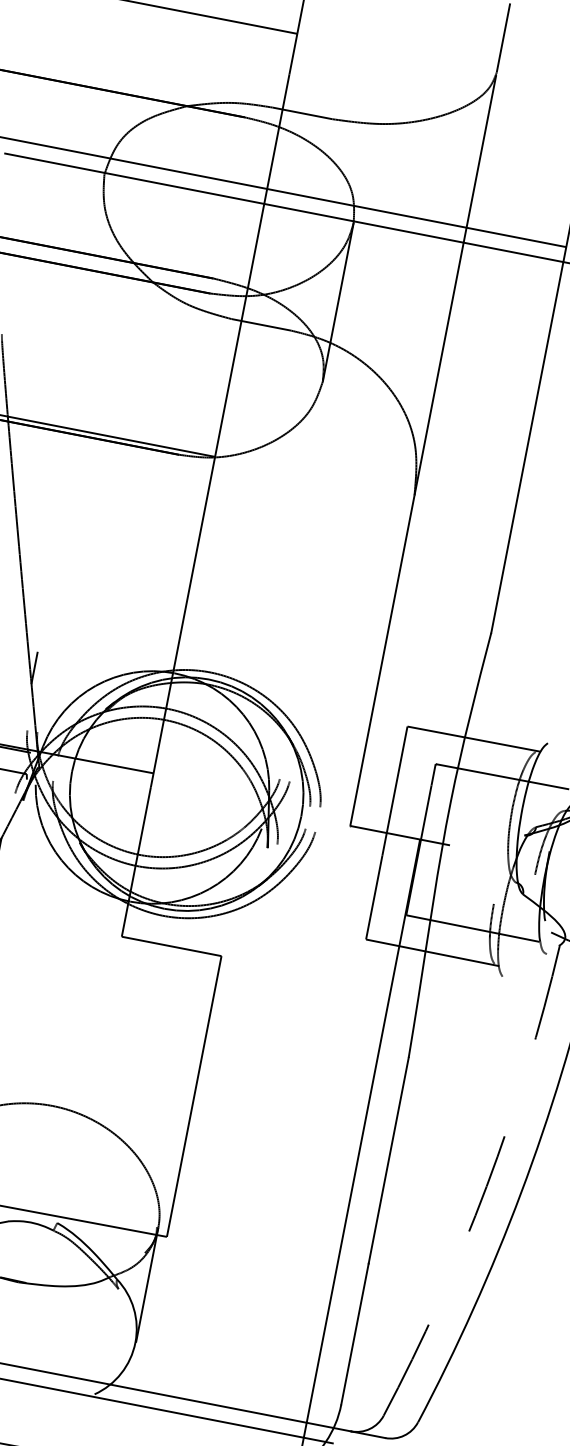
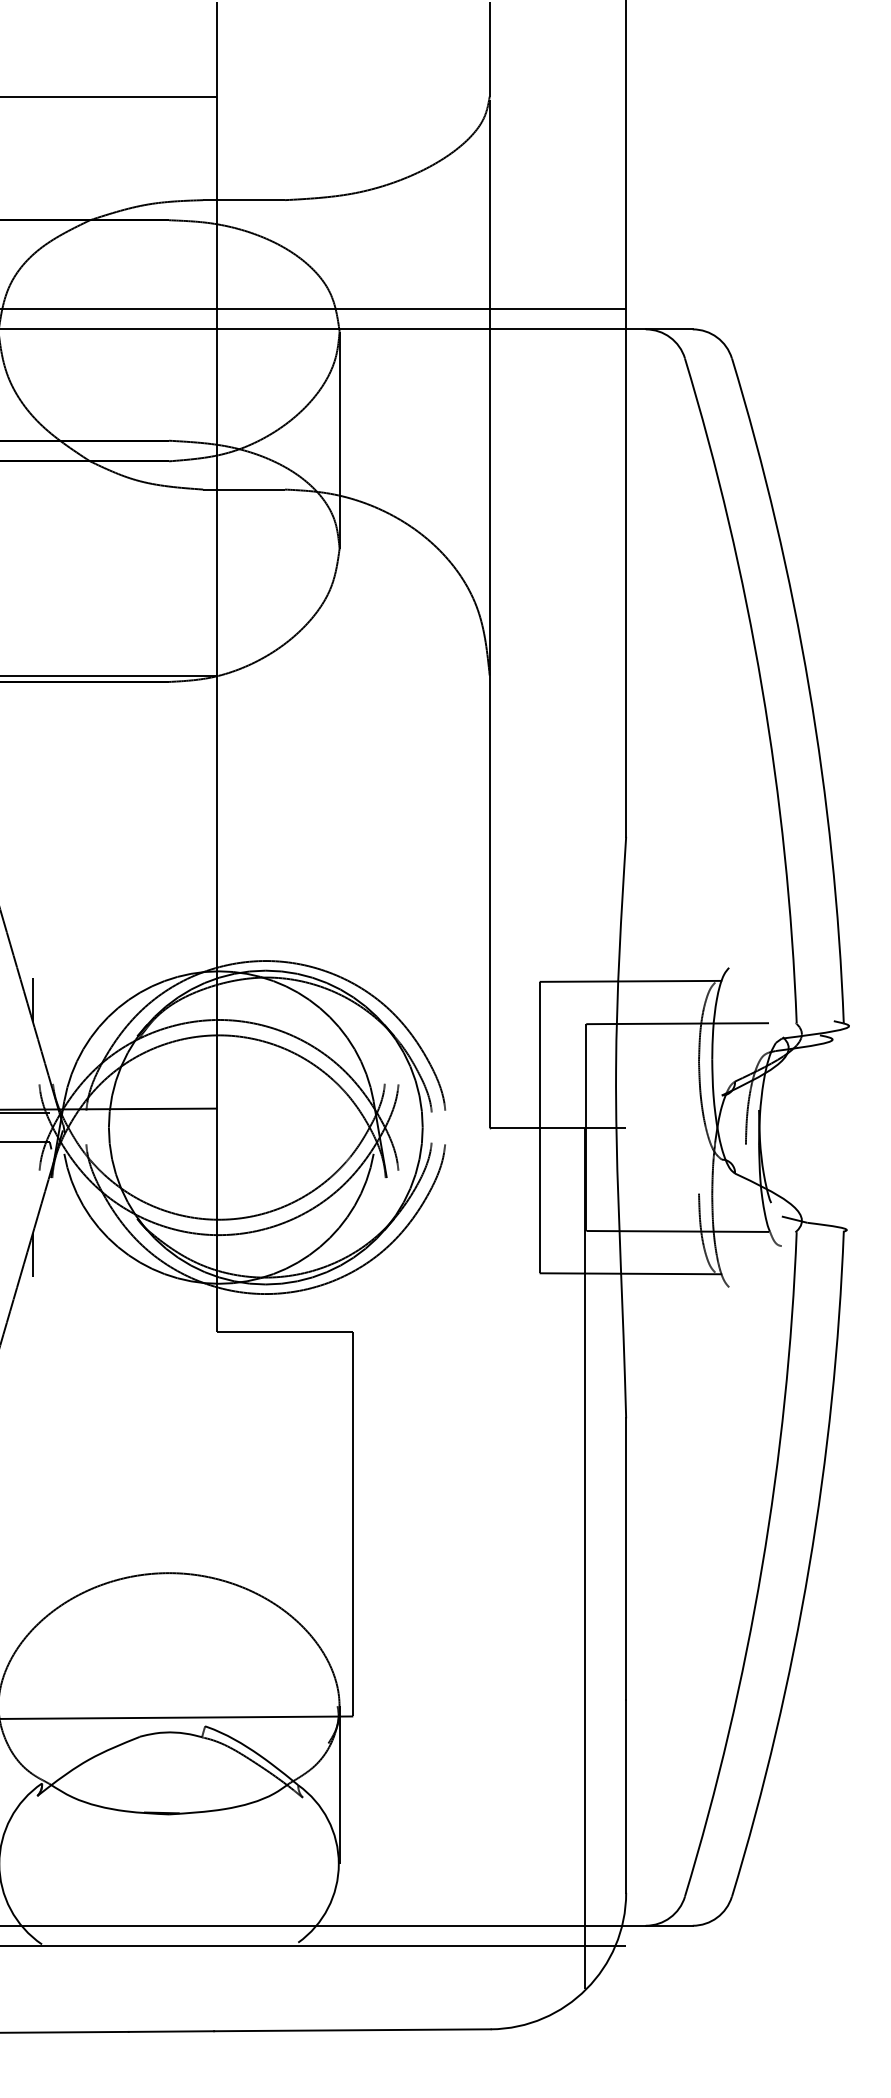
arc: (486, 1186) -> (761, 1567), dashed -> solid

